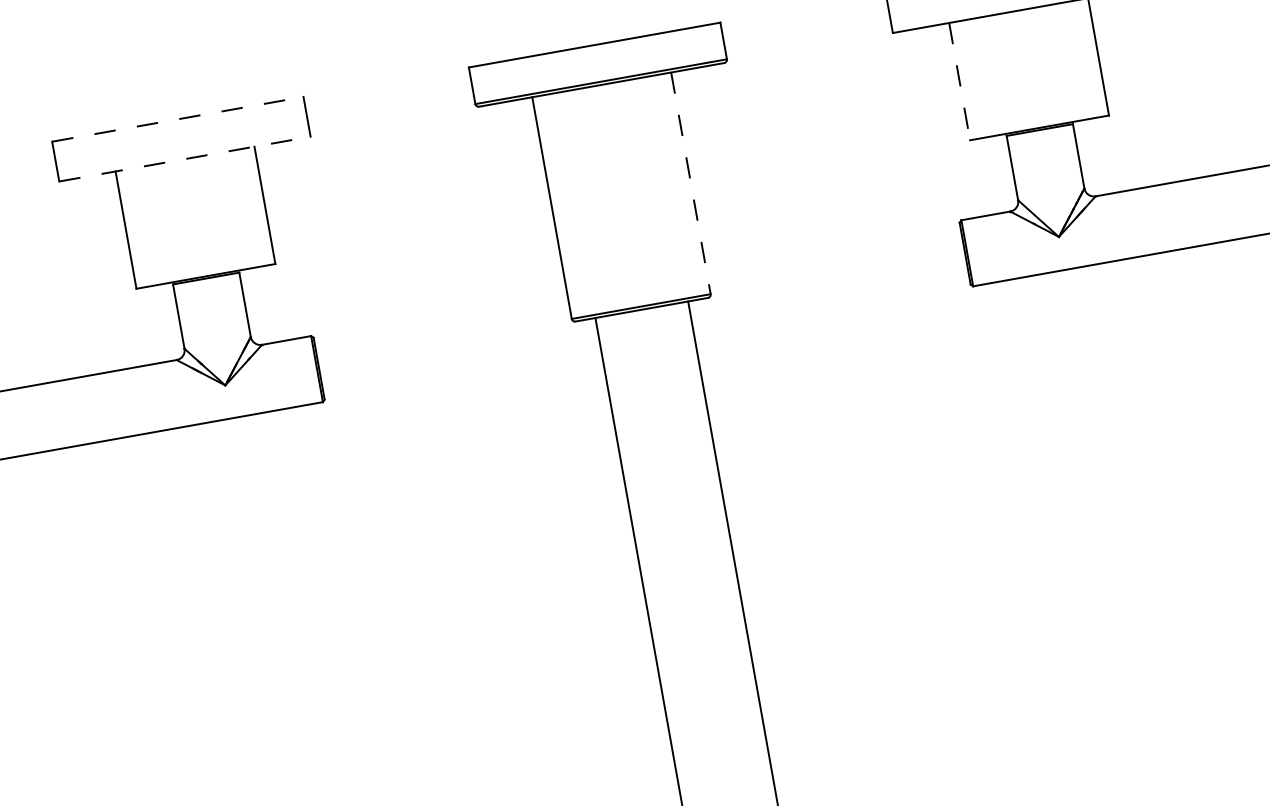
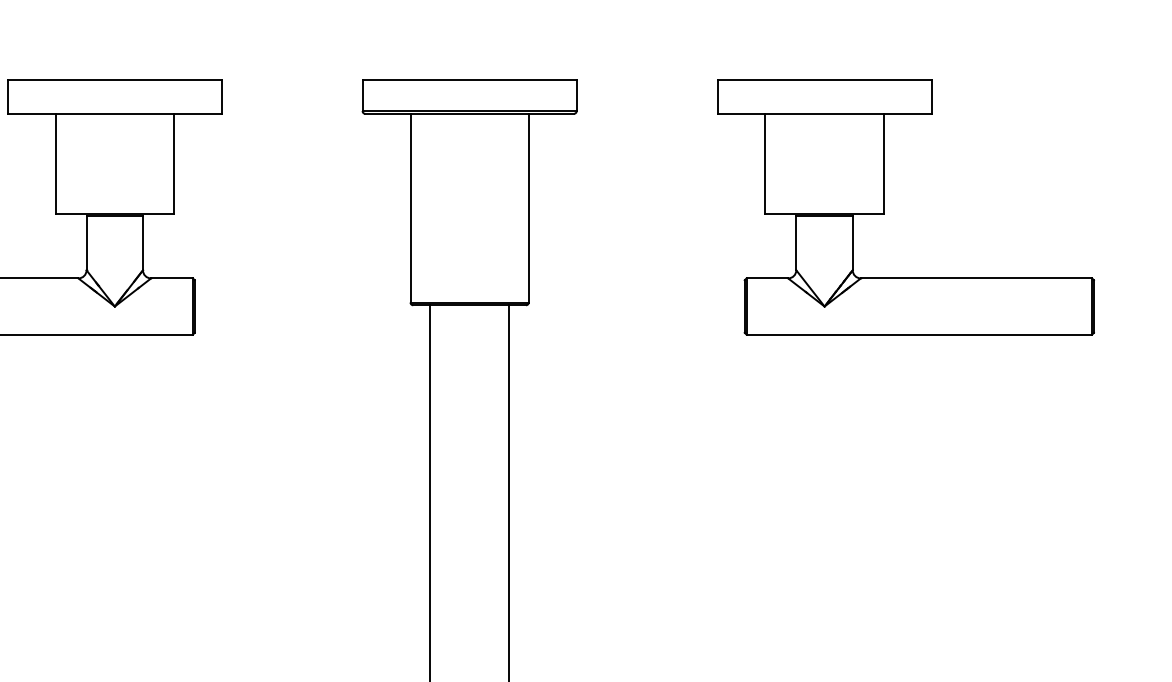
line: (959, 81) -> (765, 163), dashed -> solid
line: (177, 118) -> (114, 79), dashed -> solid
line: (184, 158) -> (114, 113), dashed -> solid
line: (690, 183) -> (528, 208), dashed -> solid

